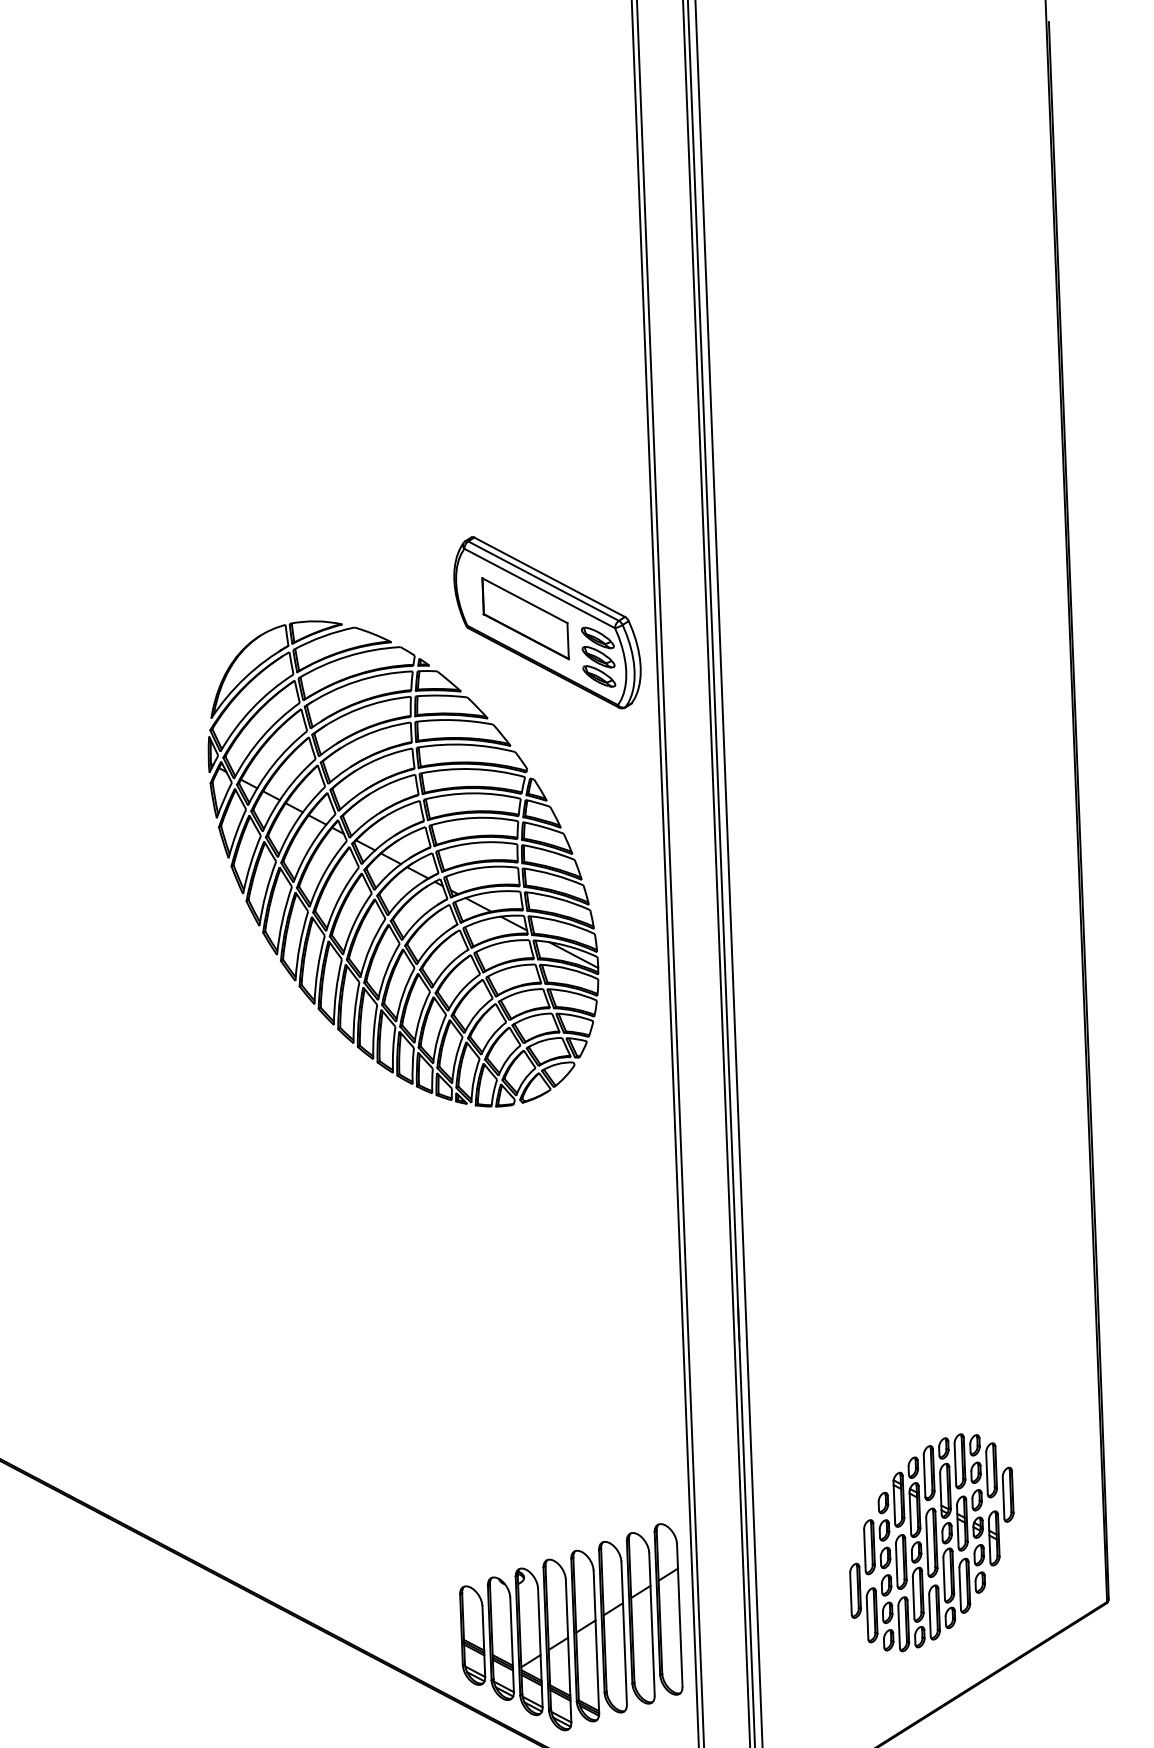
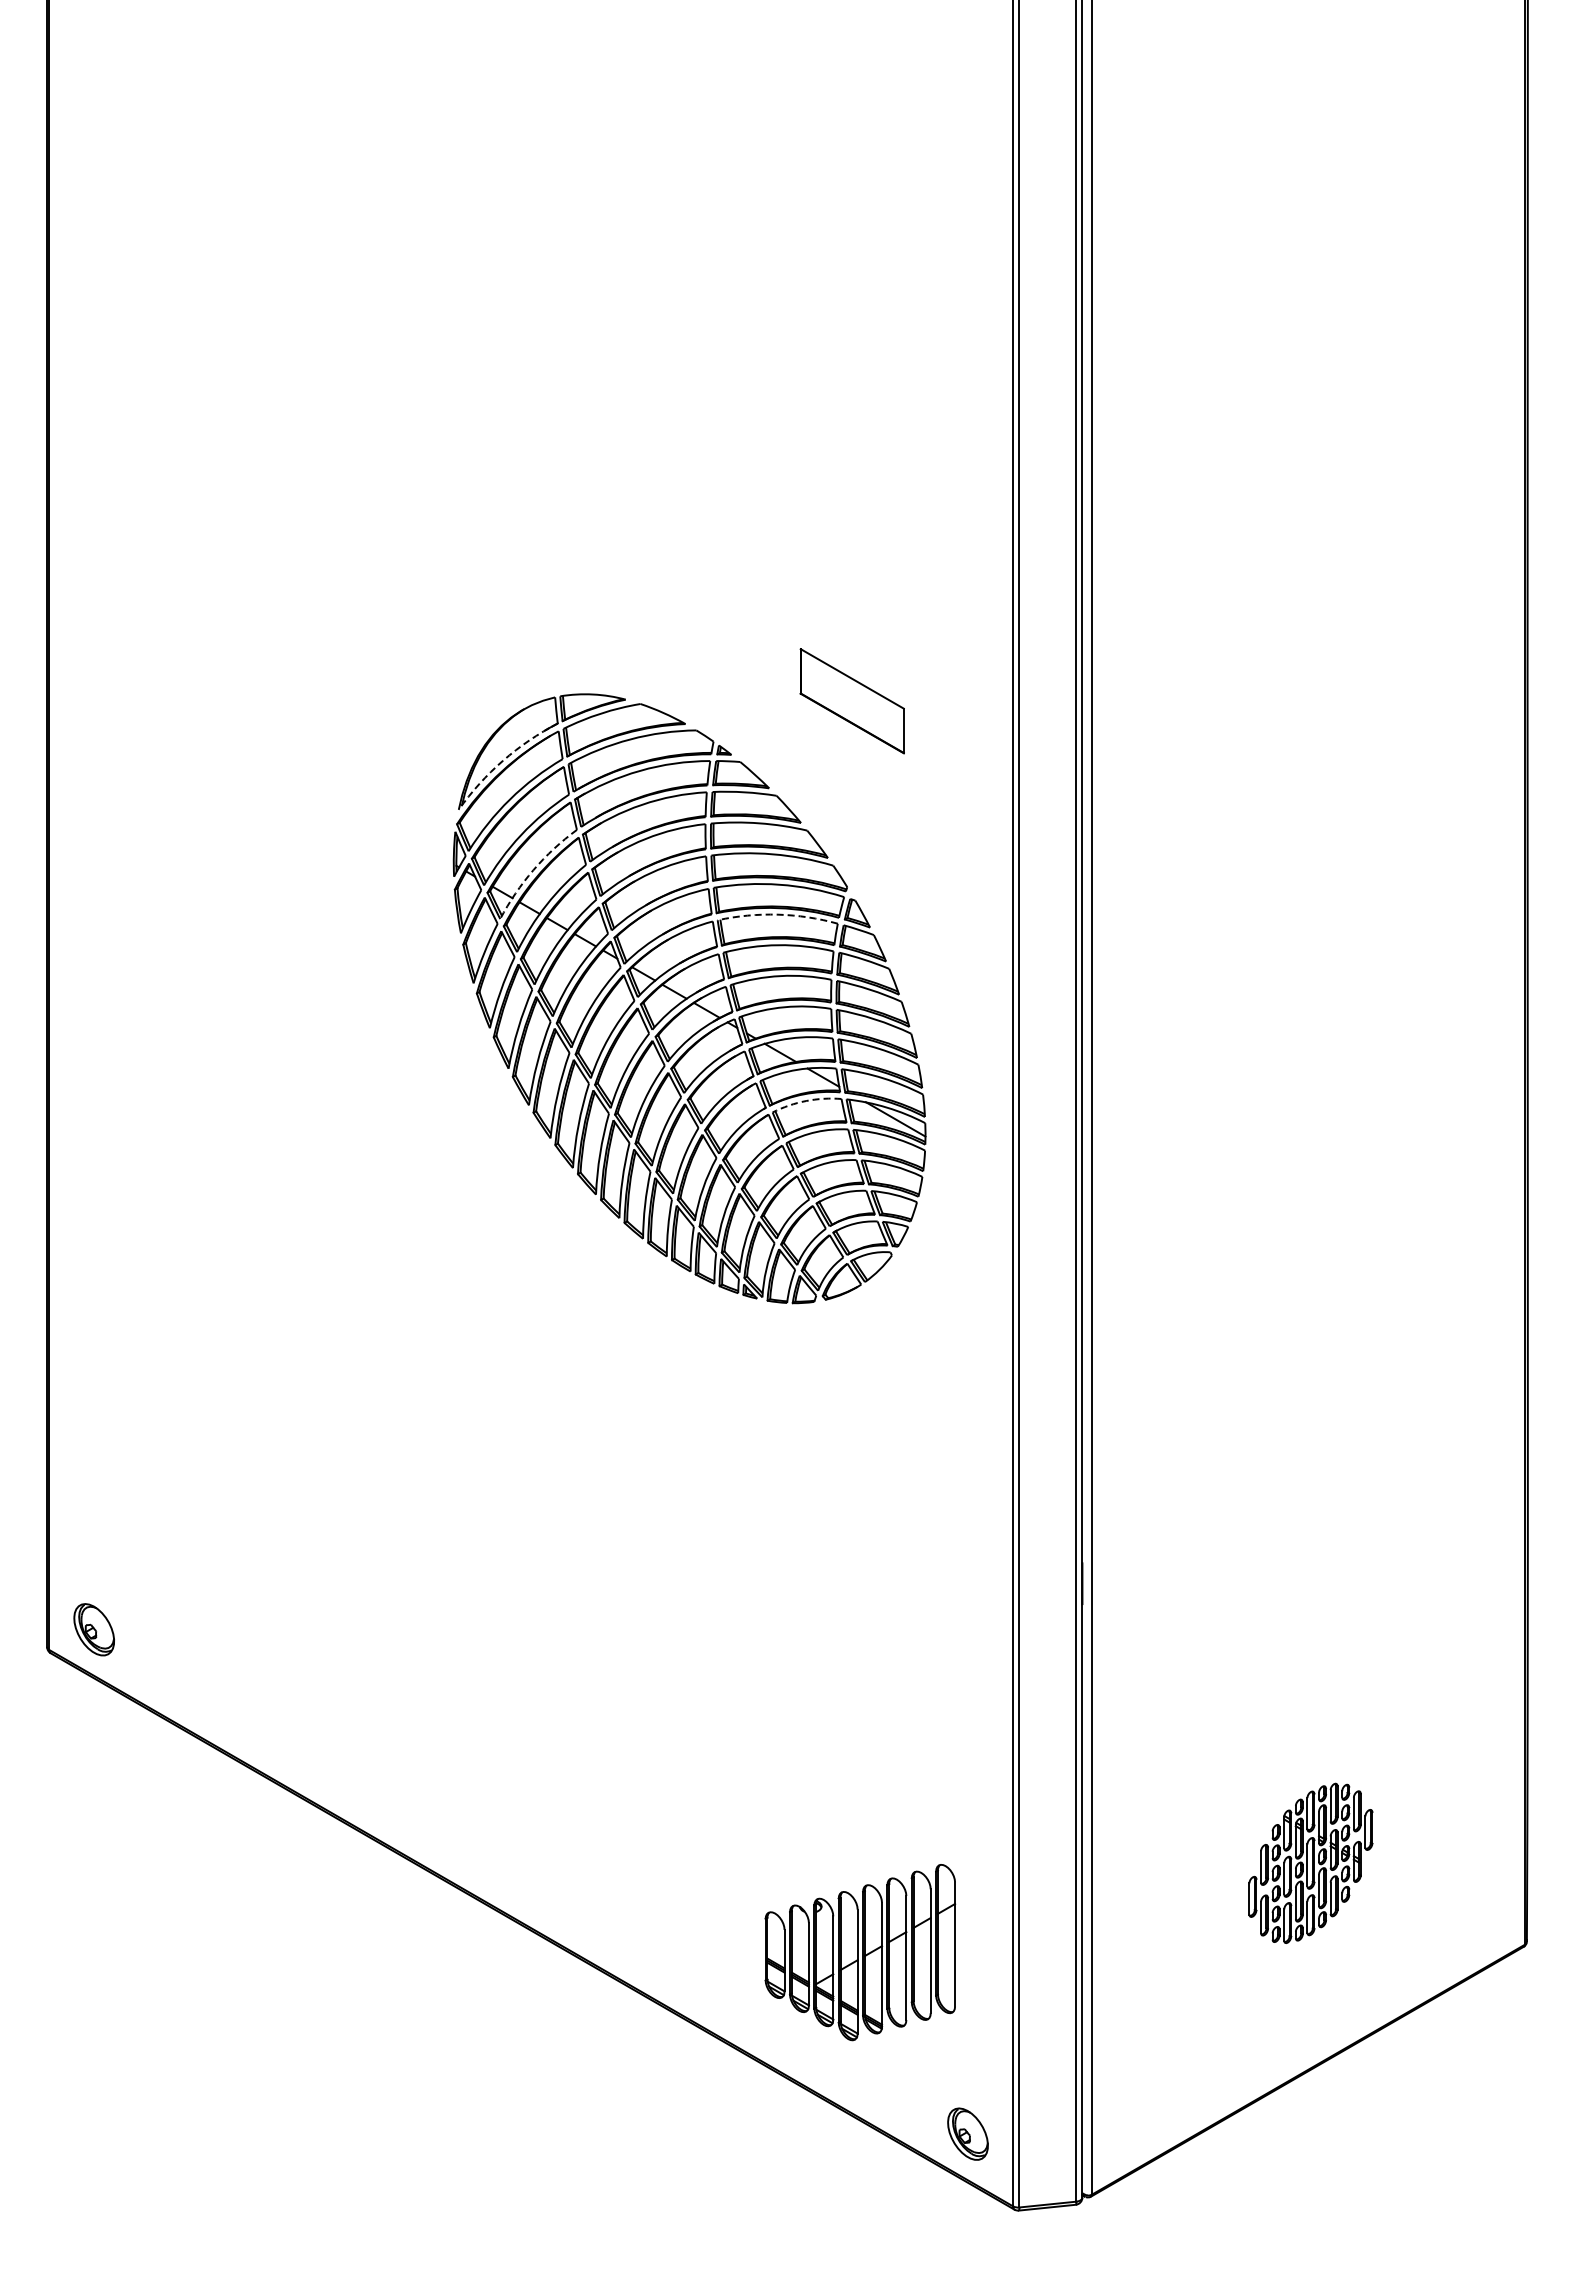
part: (547, 622) -> (879, 706), removed
arc: (245, 677) -> (503, 760), solid -> dashed
arc: (273, 765) -> (533, 870), solid -> dashed
arc: (471, 793) -> (777, 914), solid -> dashed
arc: (501, 943) -> (806, 1101), solid -> dashed
part: (931, 1542) -> (1310, 1863), size x0.6
part: (571, 1628) -> (860, 1952), size x0.7

